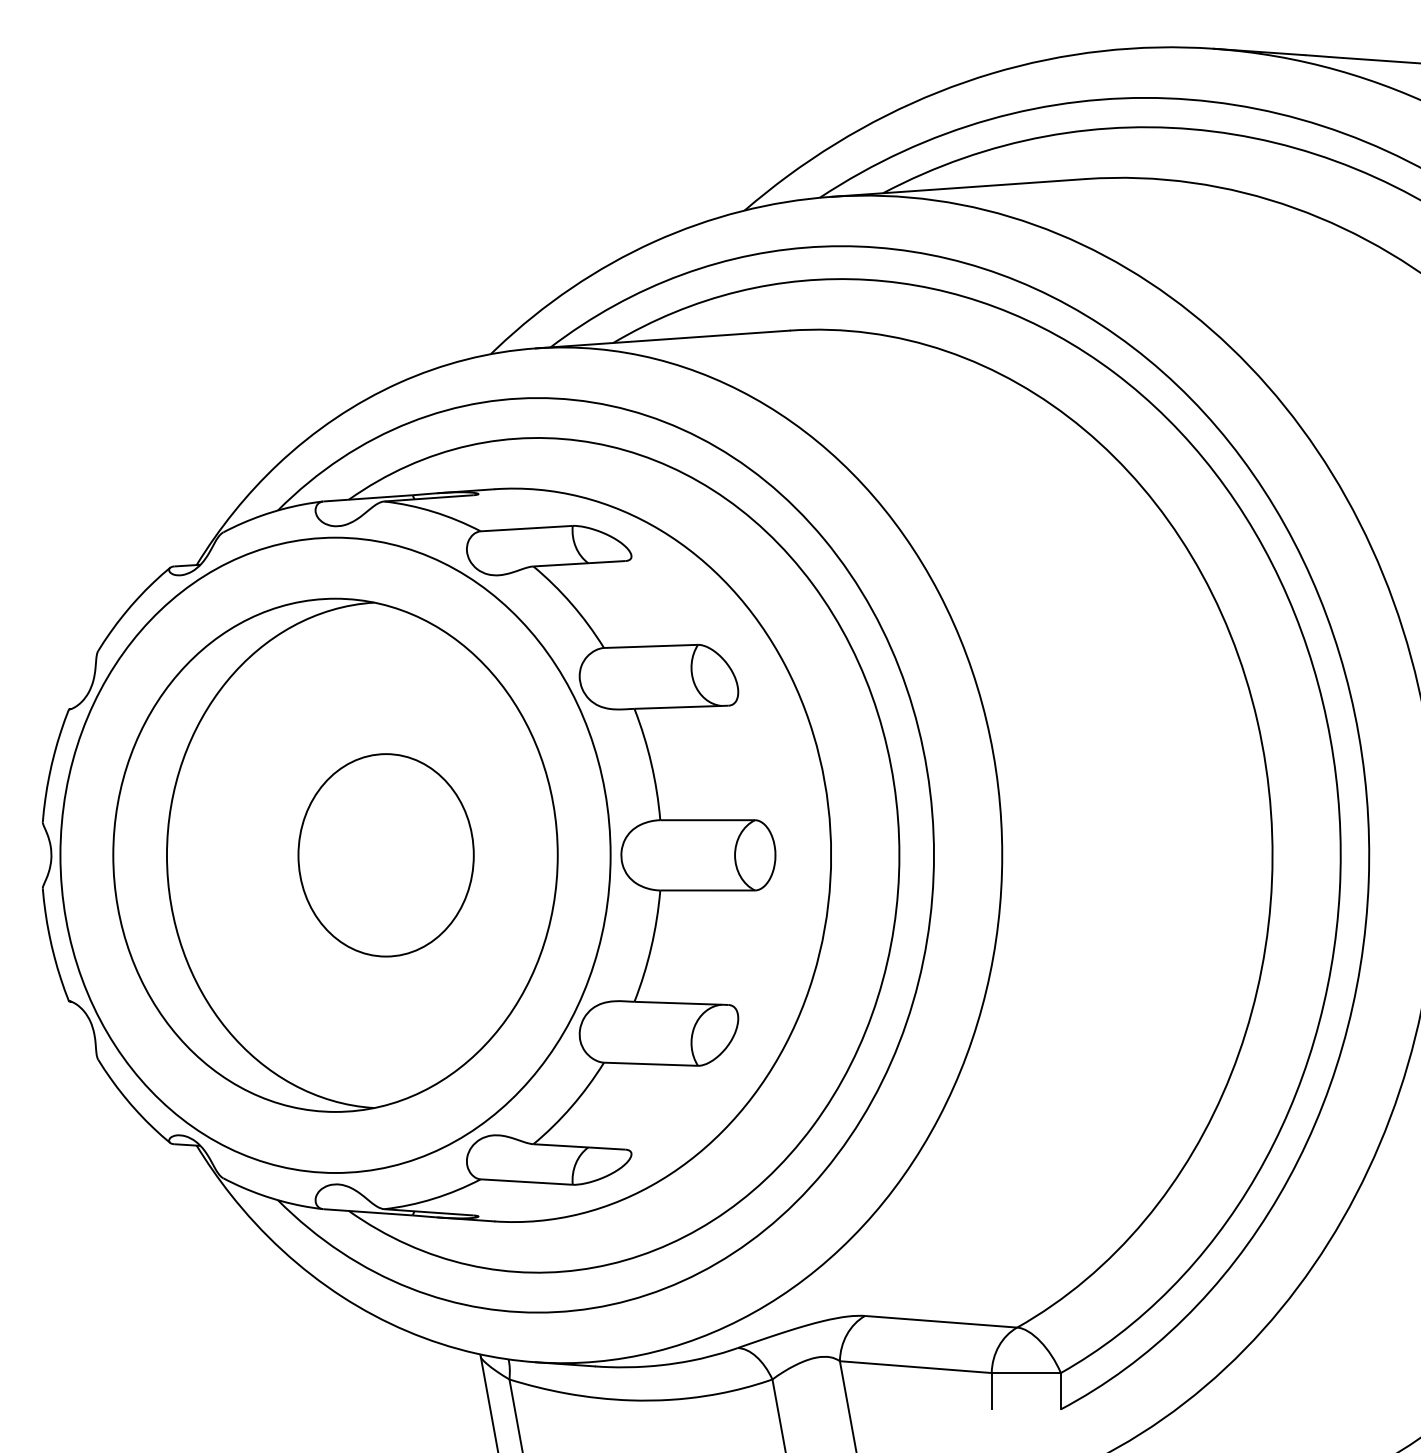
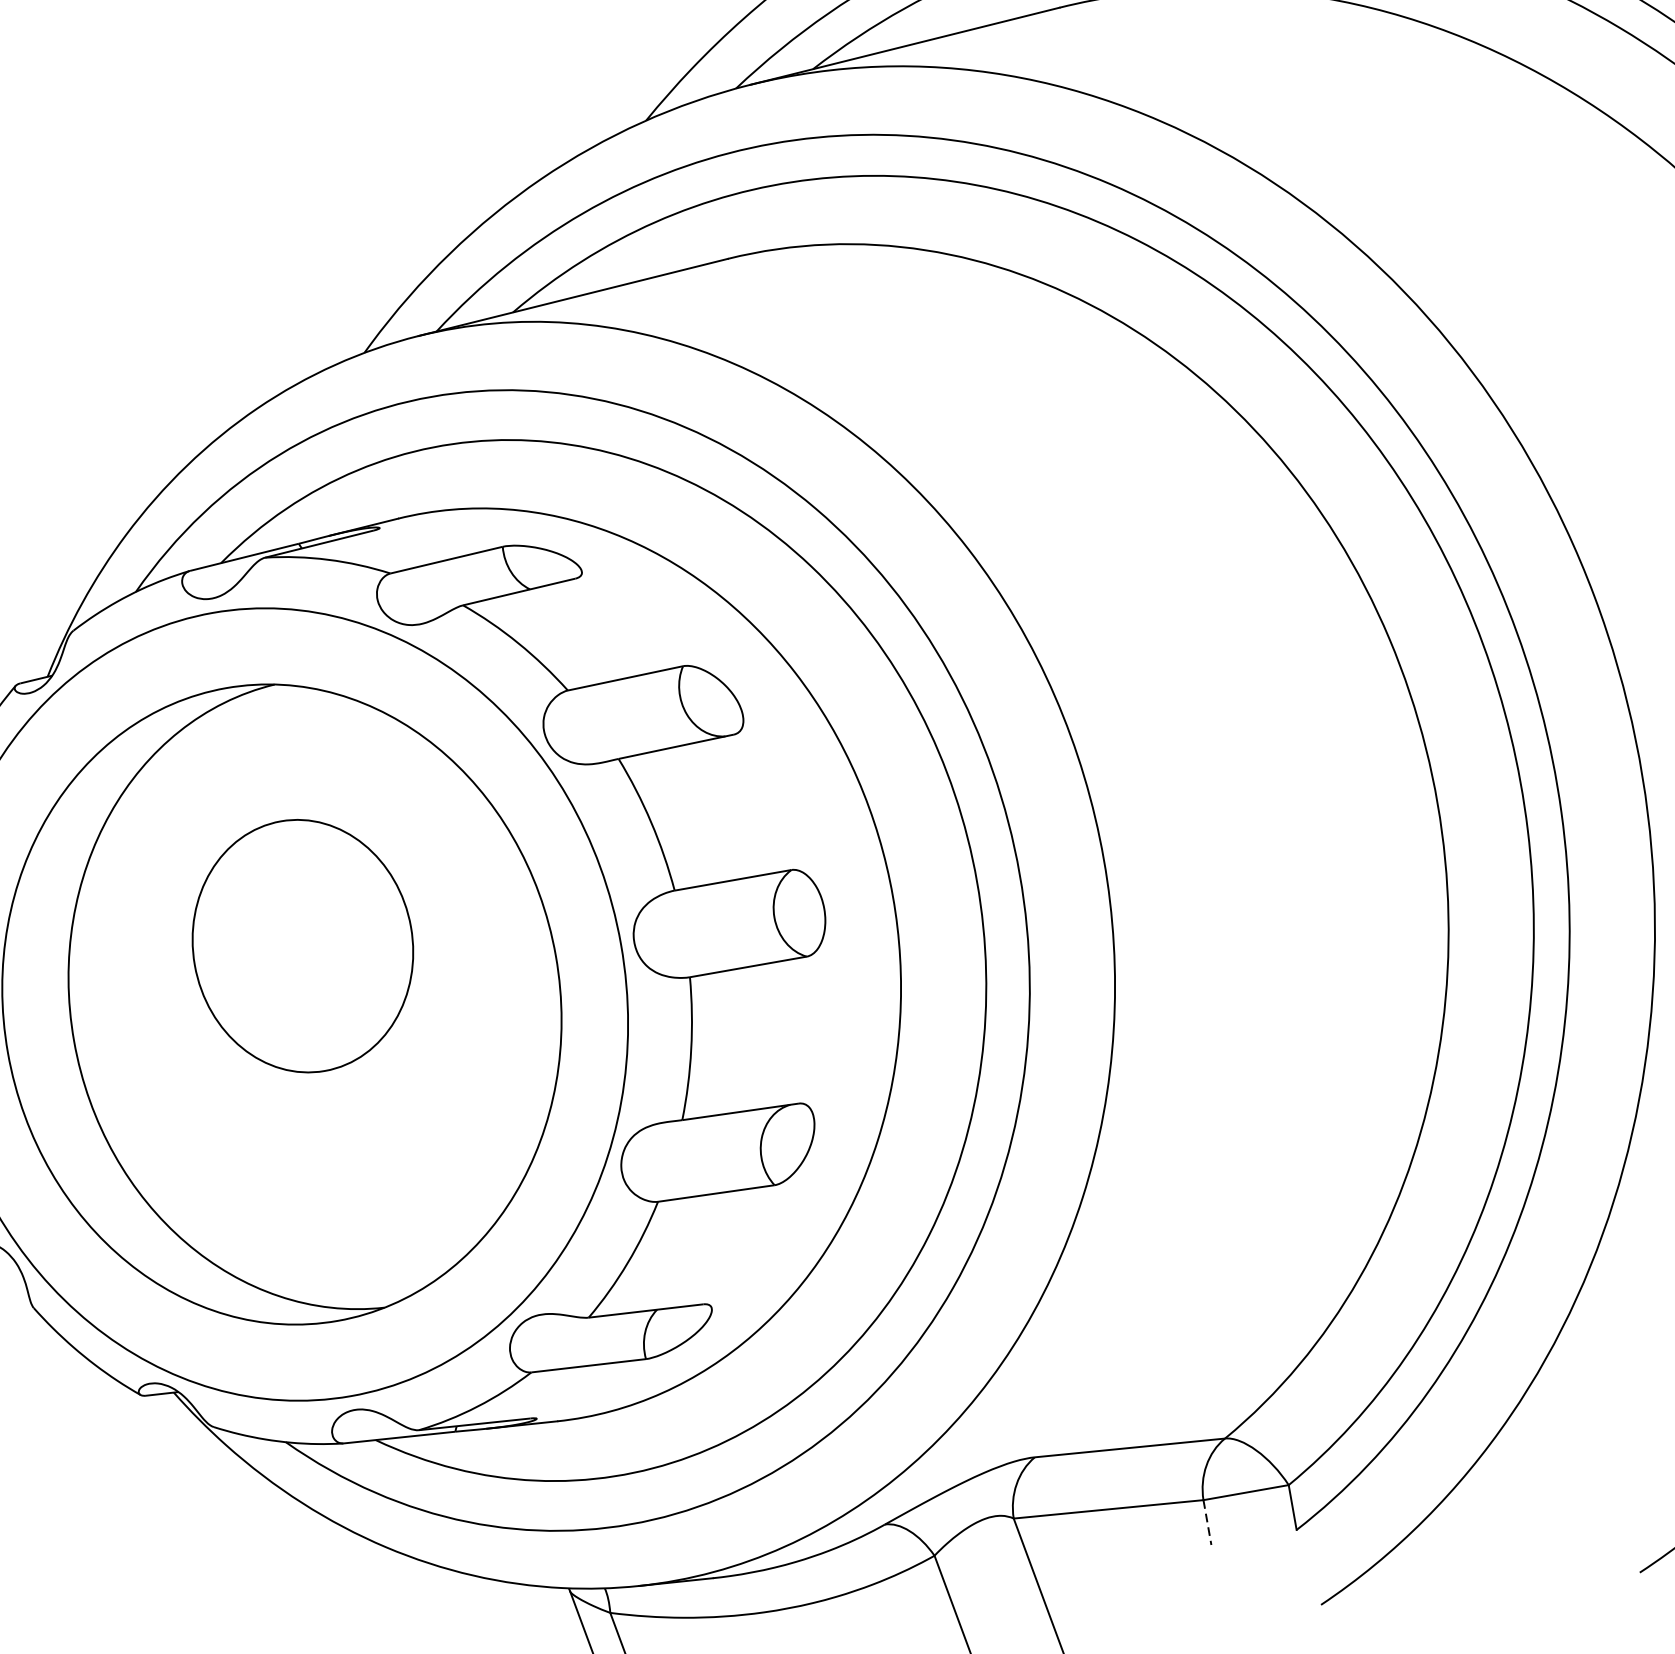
part: (385, 855) -> (302, 946), moved
line: (991, 1391) -> (1207, 1522), solid -> dashed

